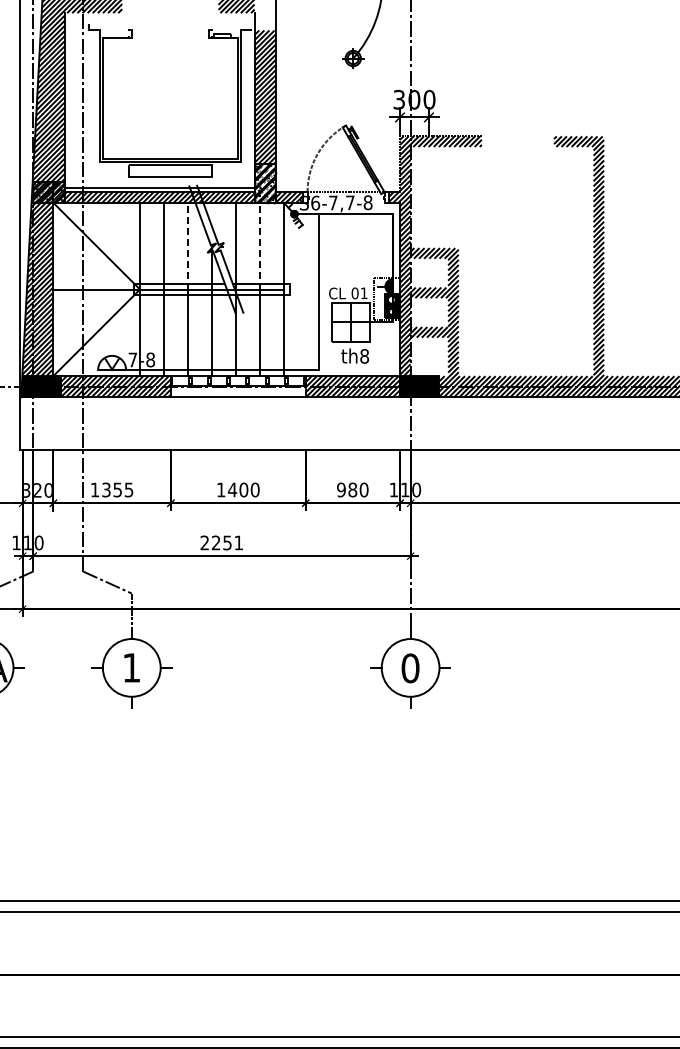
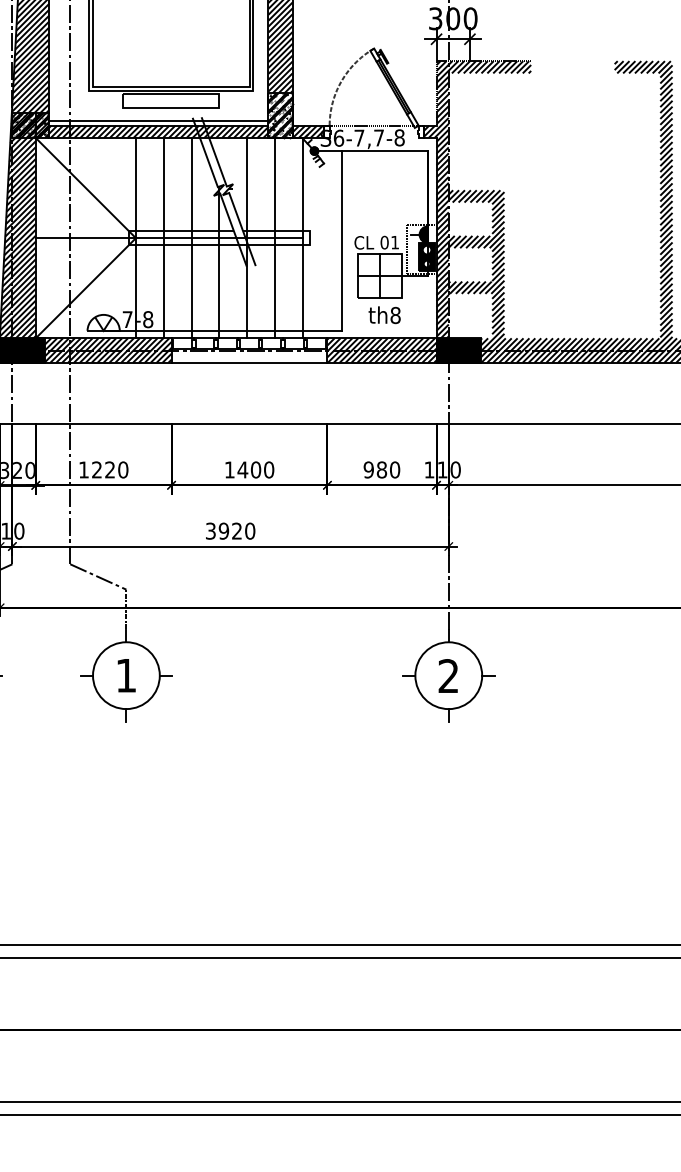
line: (188, 245) -> (191, 187), dashed -> solid
line: (260, 245) -> (275, 187), dashed -> solid
text: (117, 489) -> (109, 469), 1355 -> 1220
text: (221, 542) -> (230, 530), 2251 -> 3920
text: (410, 668) -> (448, 676), 0 -> 2

